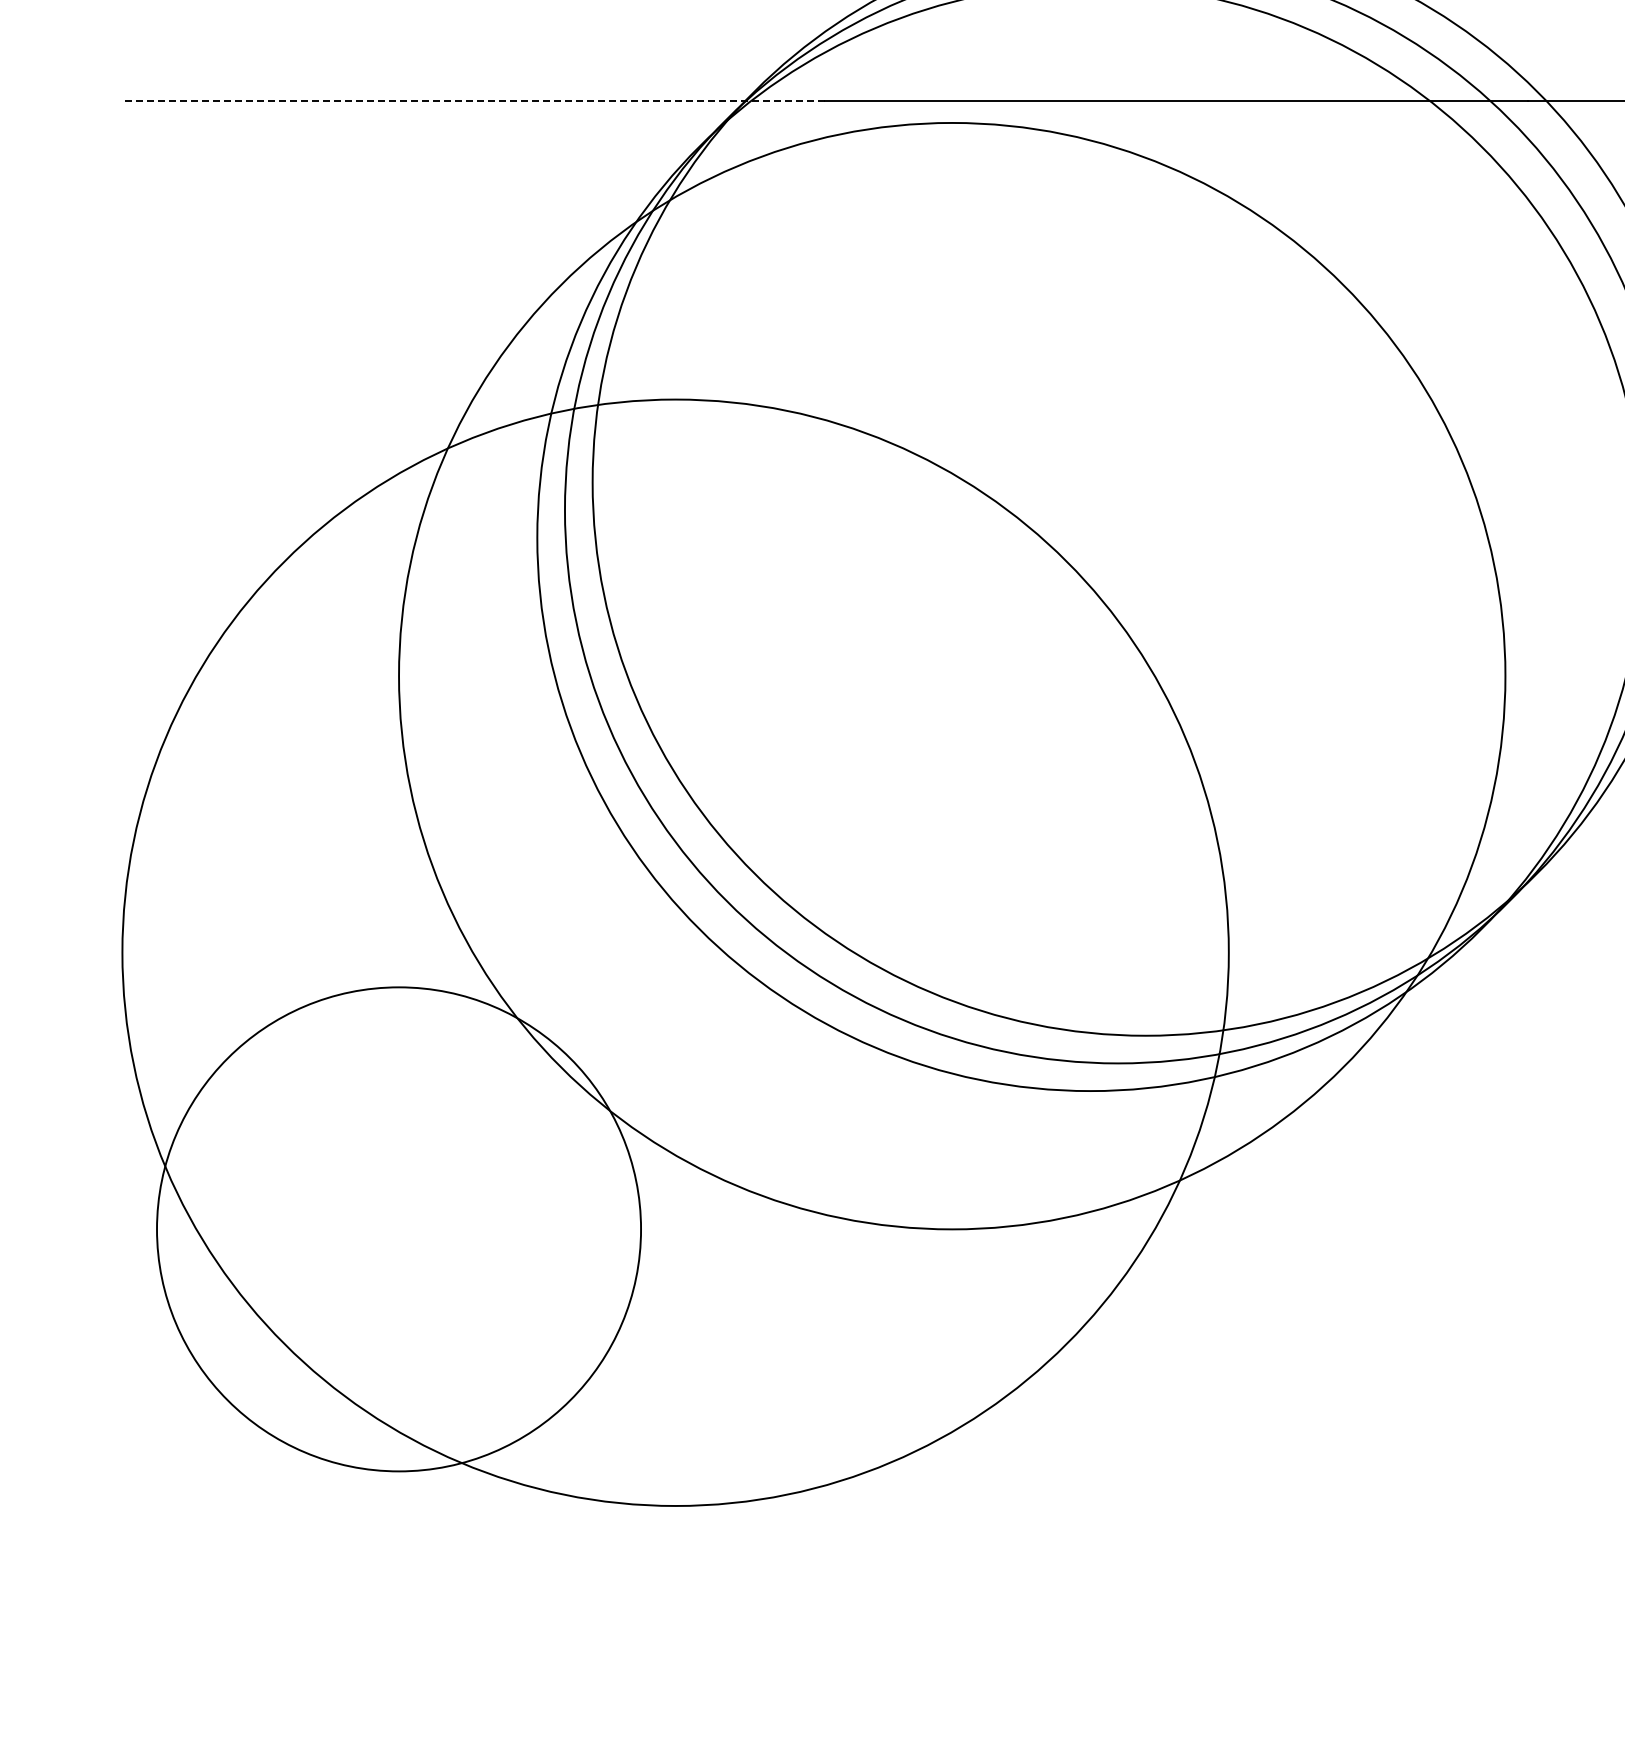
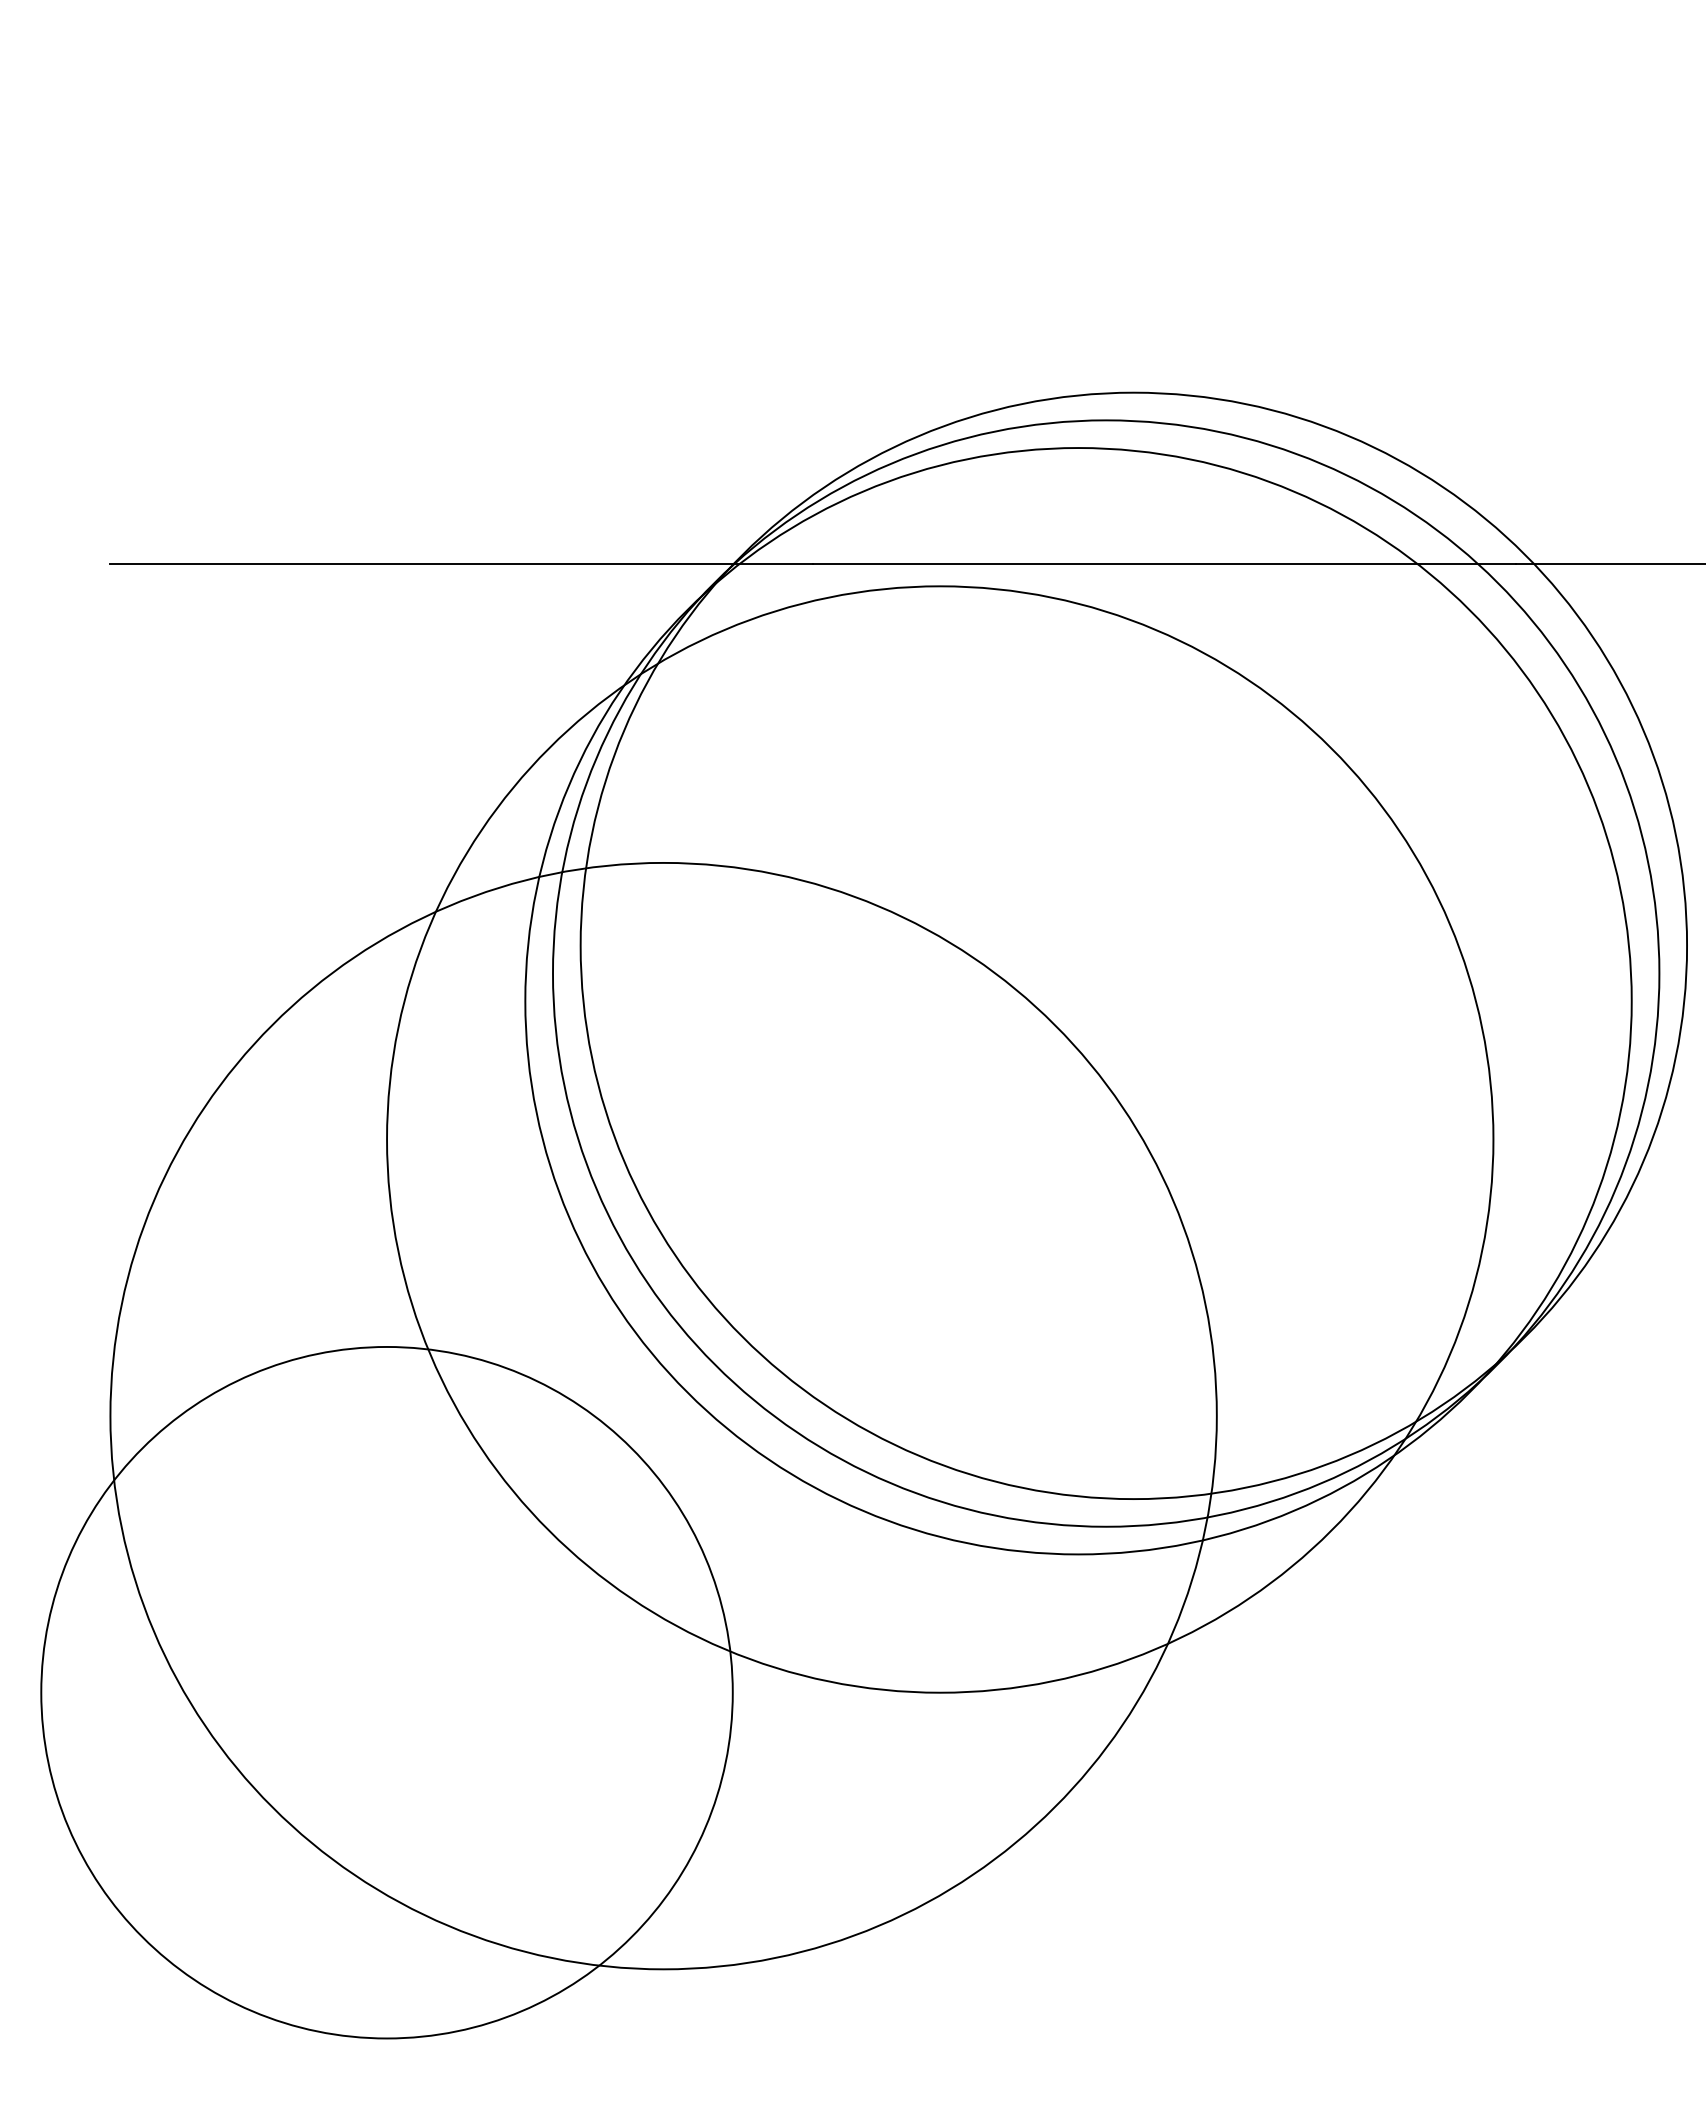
line: (473, 101) -> (461, 564), dashed -> solid
circle: (398, 1229) -> (386, 1692), size x1.43

